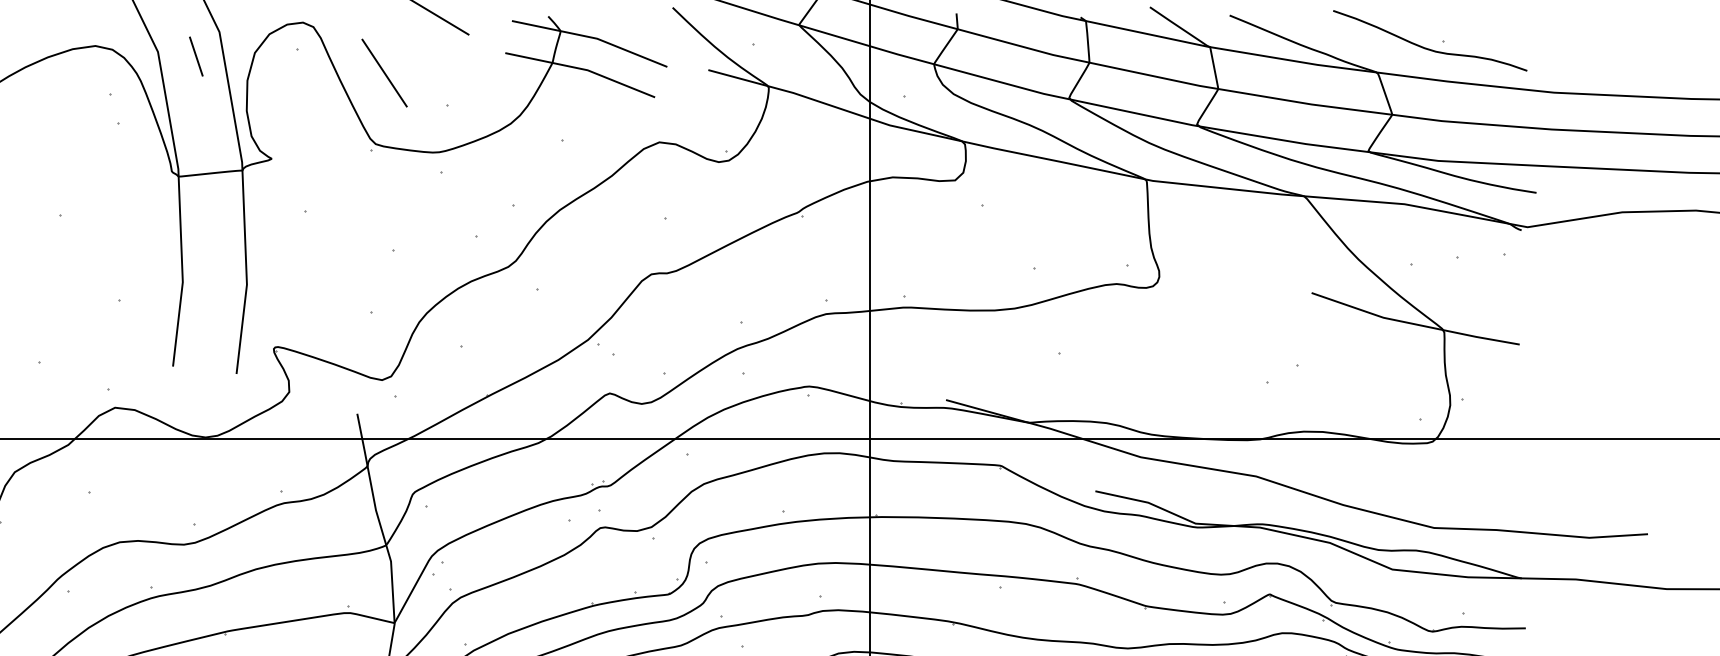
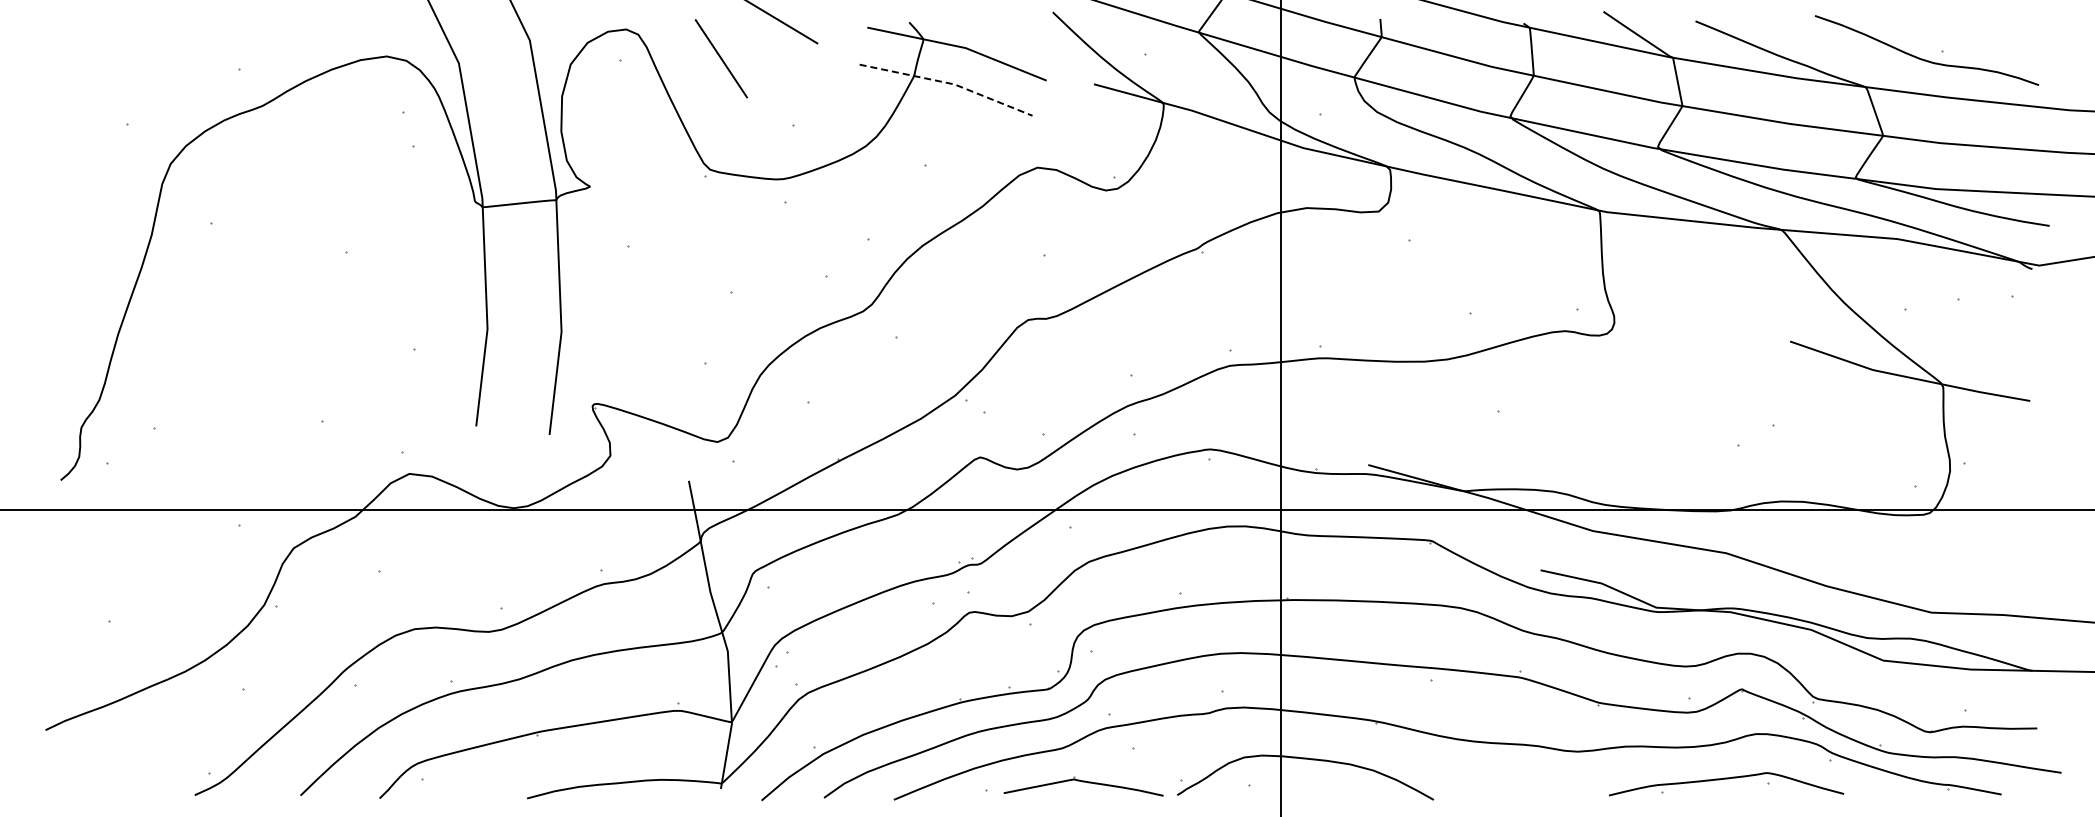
line: (195, 56) -> (502, 68), removed
line: (582, 69) -> (948, 83), solid -> dashed
line: (383, 72) -> (720, 58), moved

